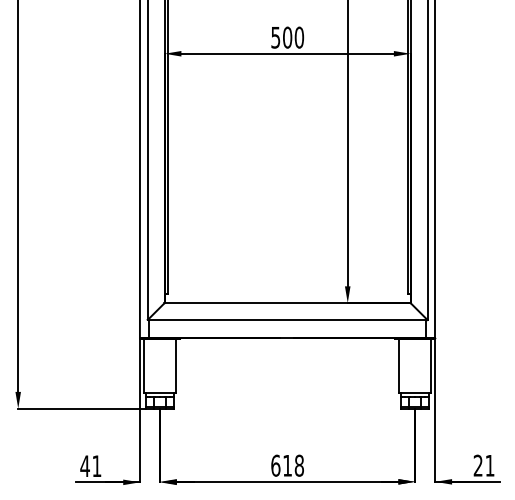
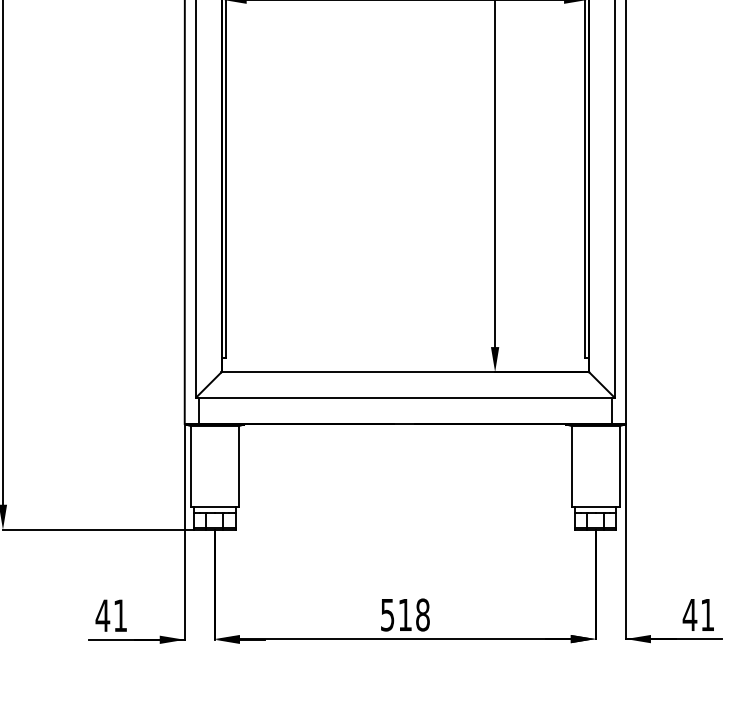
text: (275, 465) -> (387, 614), 618 -> 518
text: (478, 465) -> (690, 614), 21 -> 41

